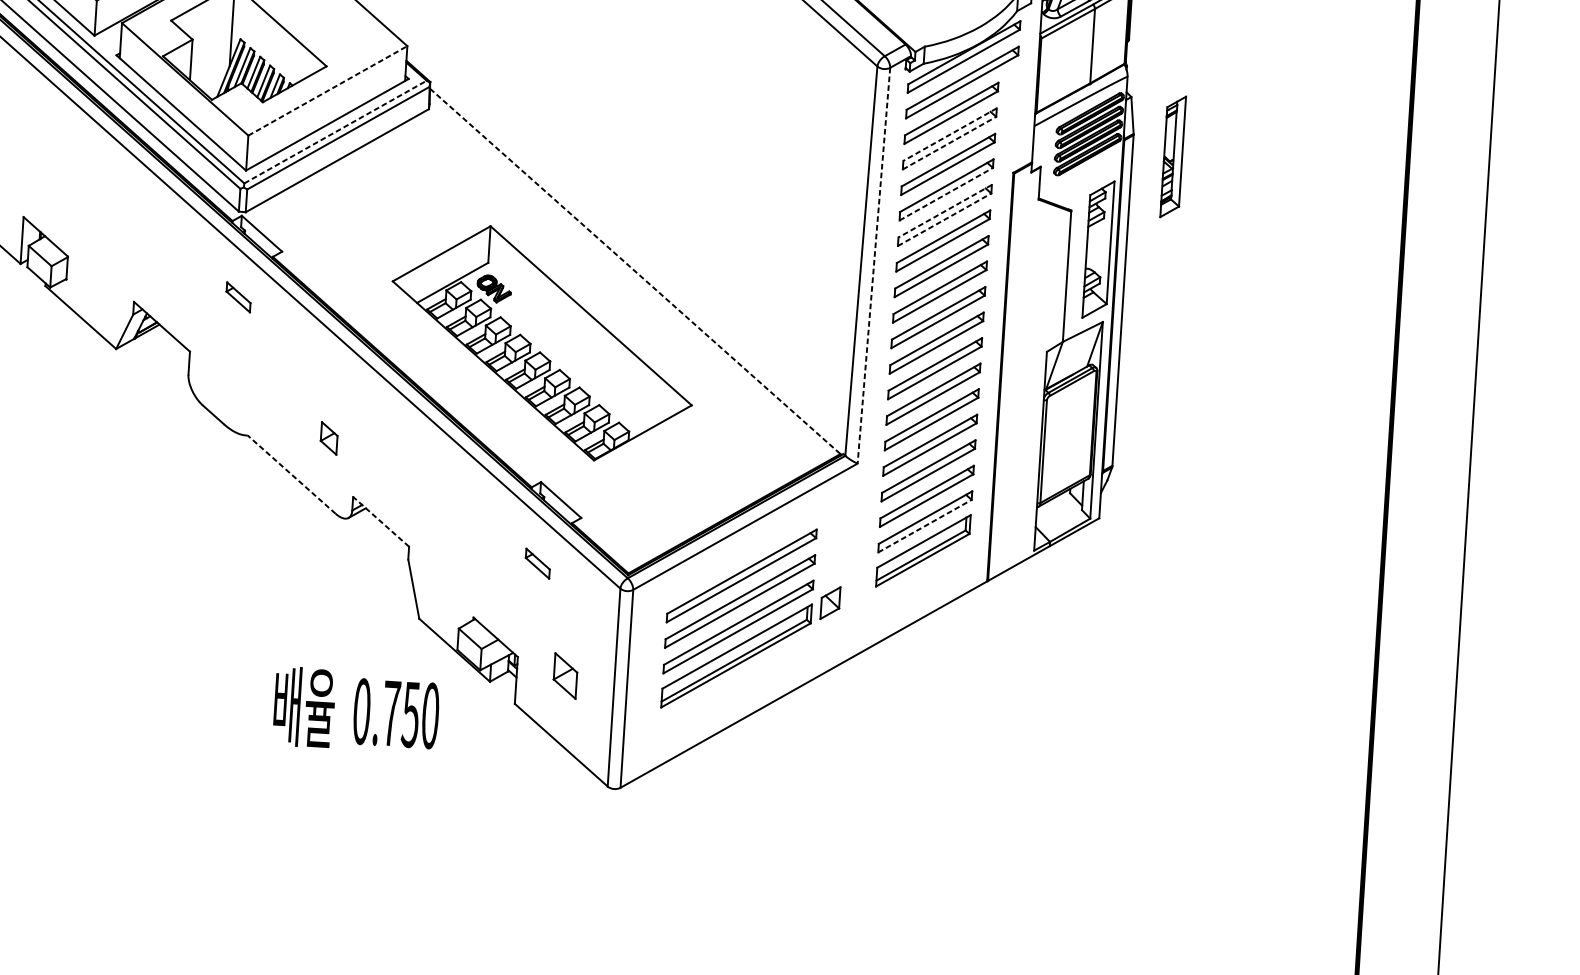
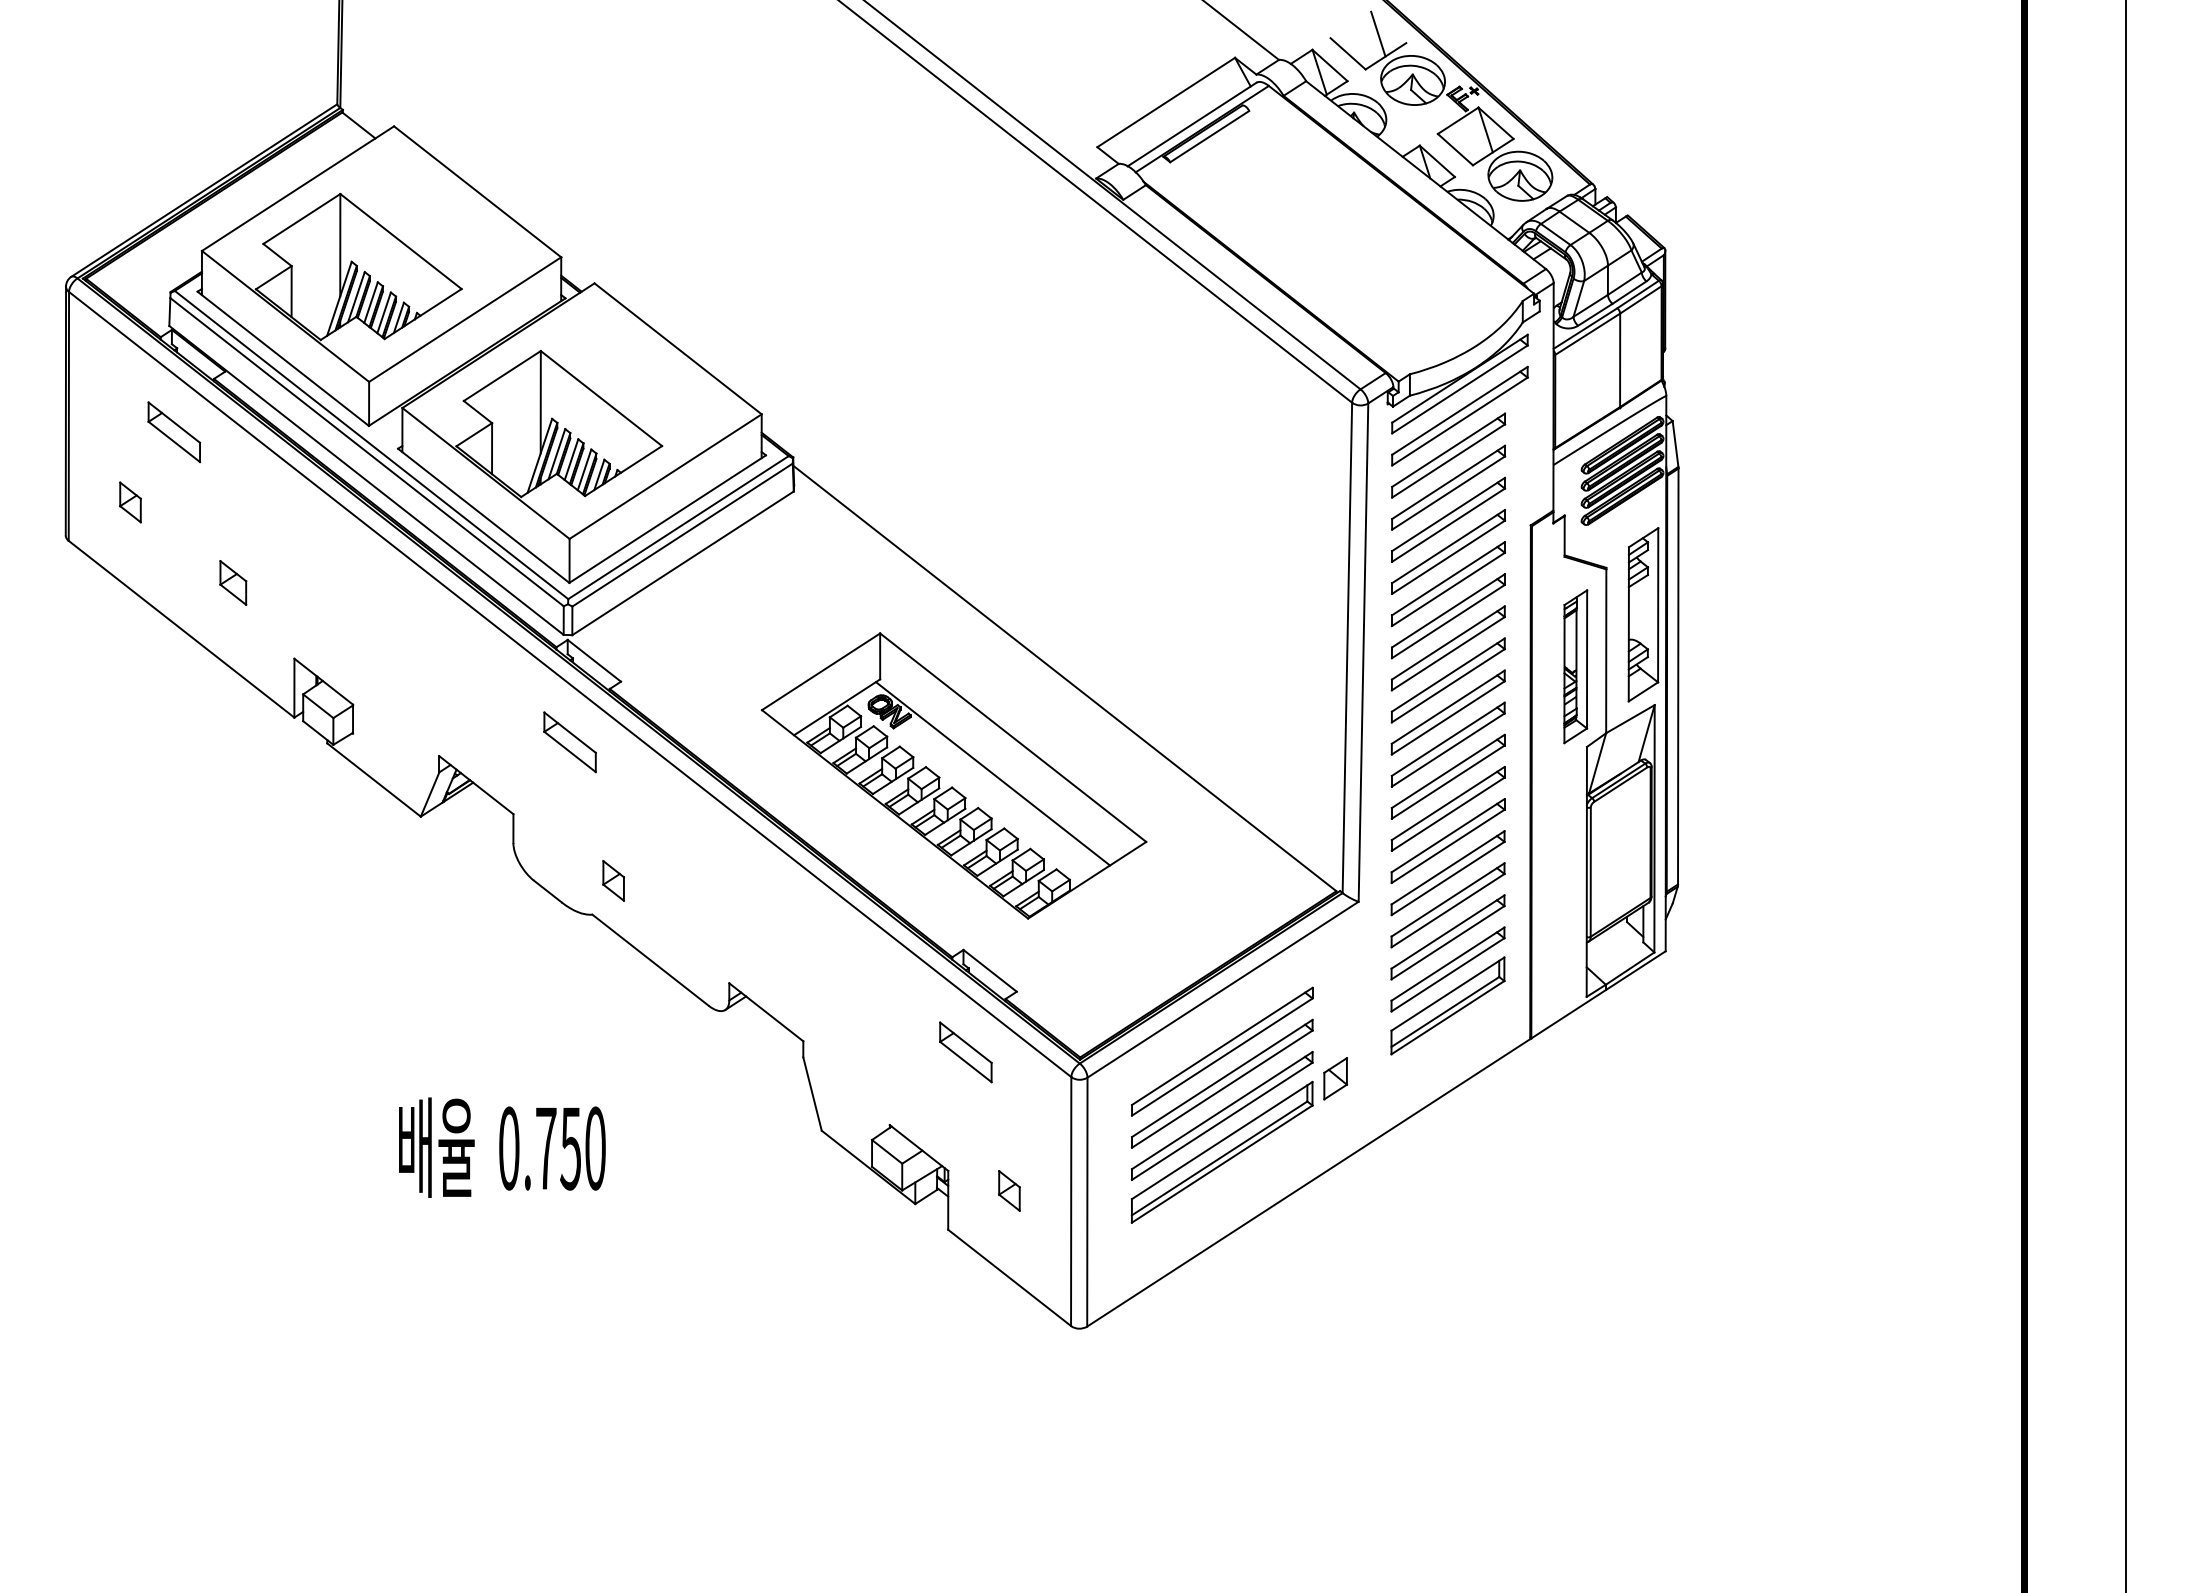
line: (328, 90) -> (666, 476), dashed -> solid
line: (335, 131) -> (678, 527), dashed -> solid
line: (950, 134) -> (1448, 482), dashed -> solid
line: (949, 142) -> (1448, 492), dashed -> solid
part: (1172, 156) -> (1575, 666), moved
line: (946, 194) -> (1448, 557), dashed -> solid
line: (945, 211) -> (1448, 579), dashed -> solid
line: (944, 219) -> (1448, 589), dashed -> solid
line: (873, 266) -> (1363, 653), dashed -> solid
line: (634, 271) -> (1064, 678), dashed -> solid
part: (238, 297) -> (569, 742), size x1.67
line: (572, 343) -> (992, 773), added
part: (329, 438) -> (613, 880), moved
line: (291, 474) -> (650, 960), dashed -> solid
line: (380, 521) -> (765, 1012), dashed -> solid
line: (925, 525) -> (1448, 974), dashed -> solid
part: (537, 563) -> (965, 1052), size x1.67
part: (565, 675) -> (1009, 1190), size x0.71
text: (356, 710) -> (502, 1147), moved

